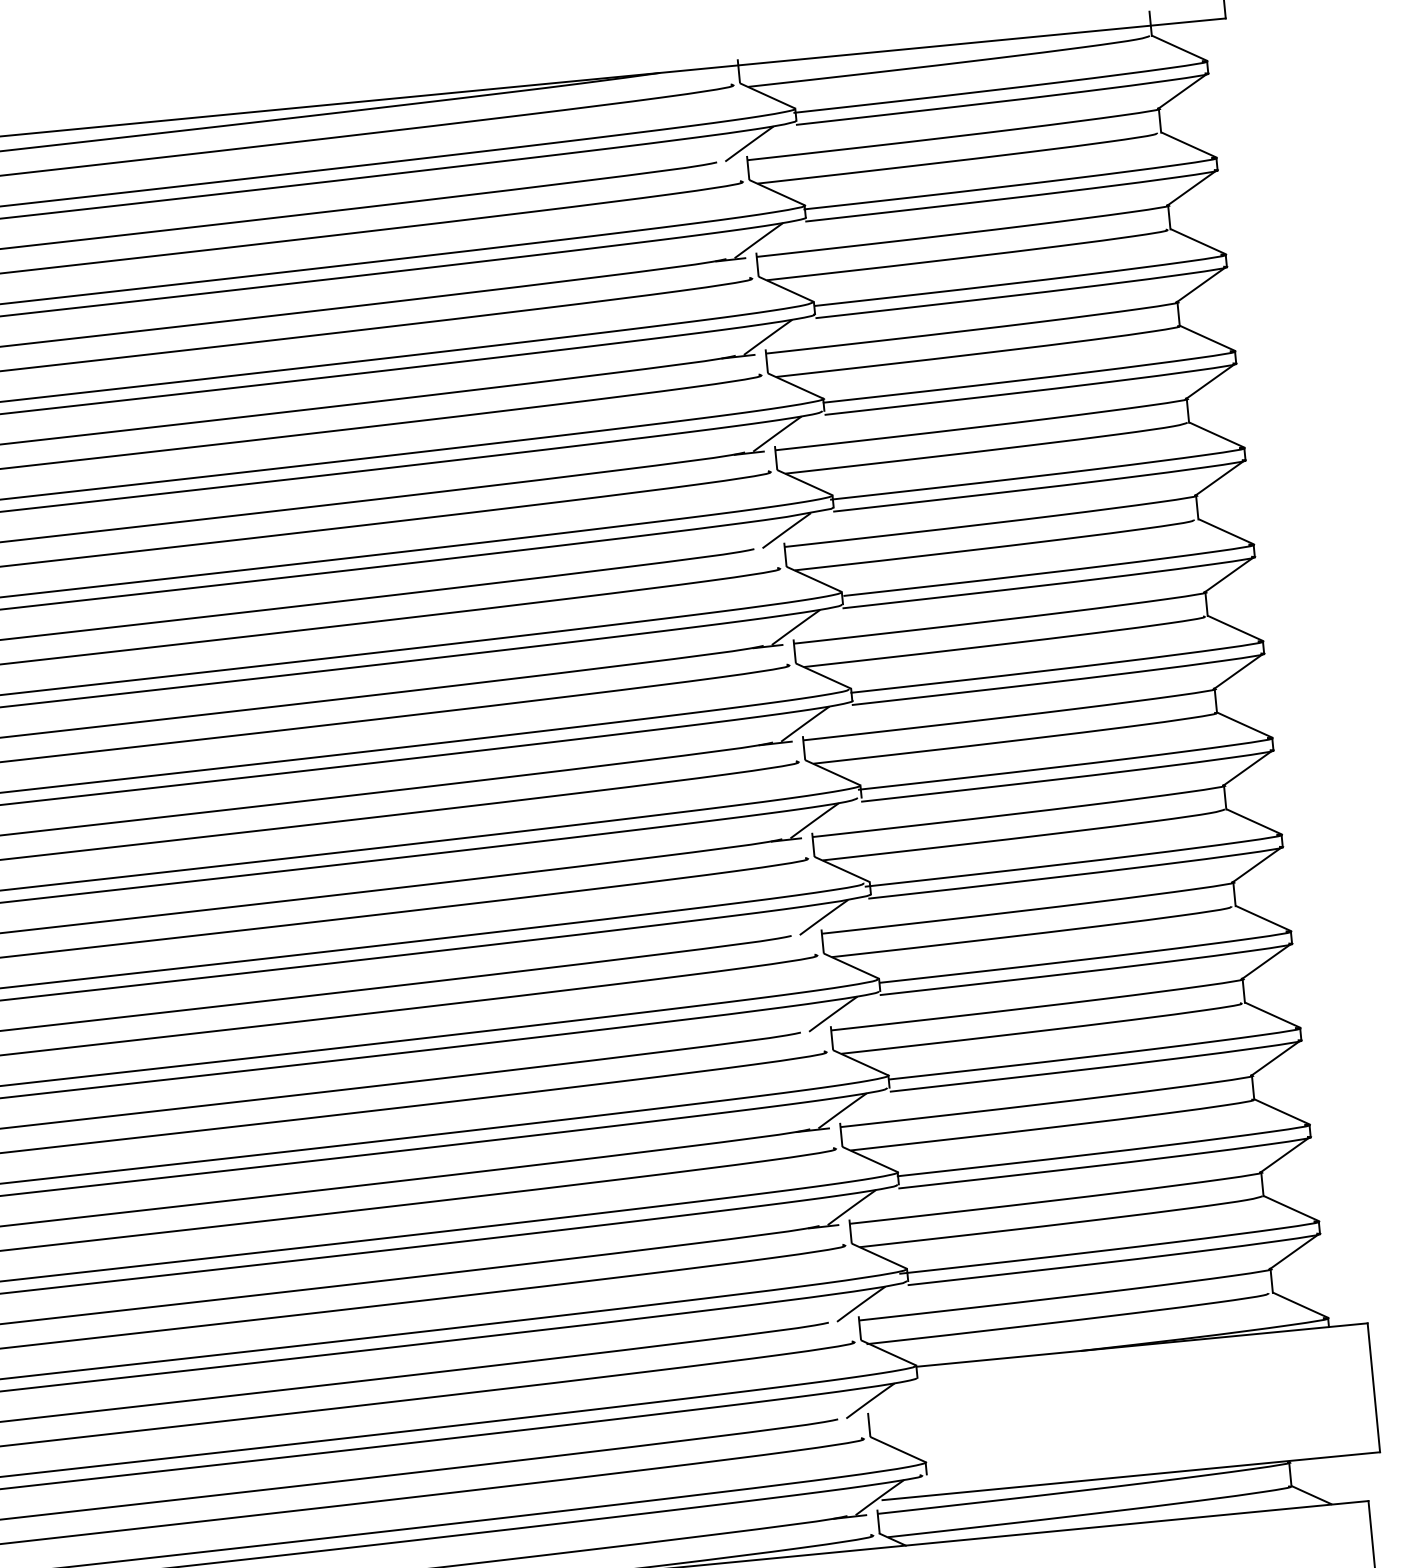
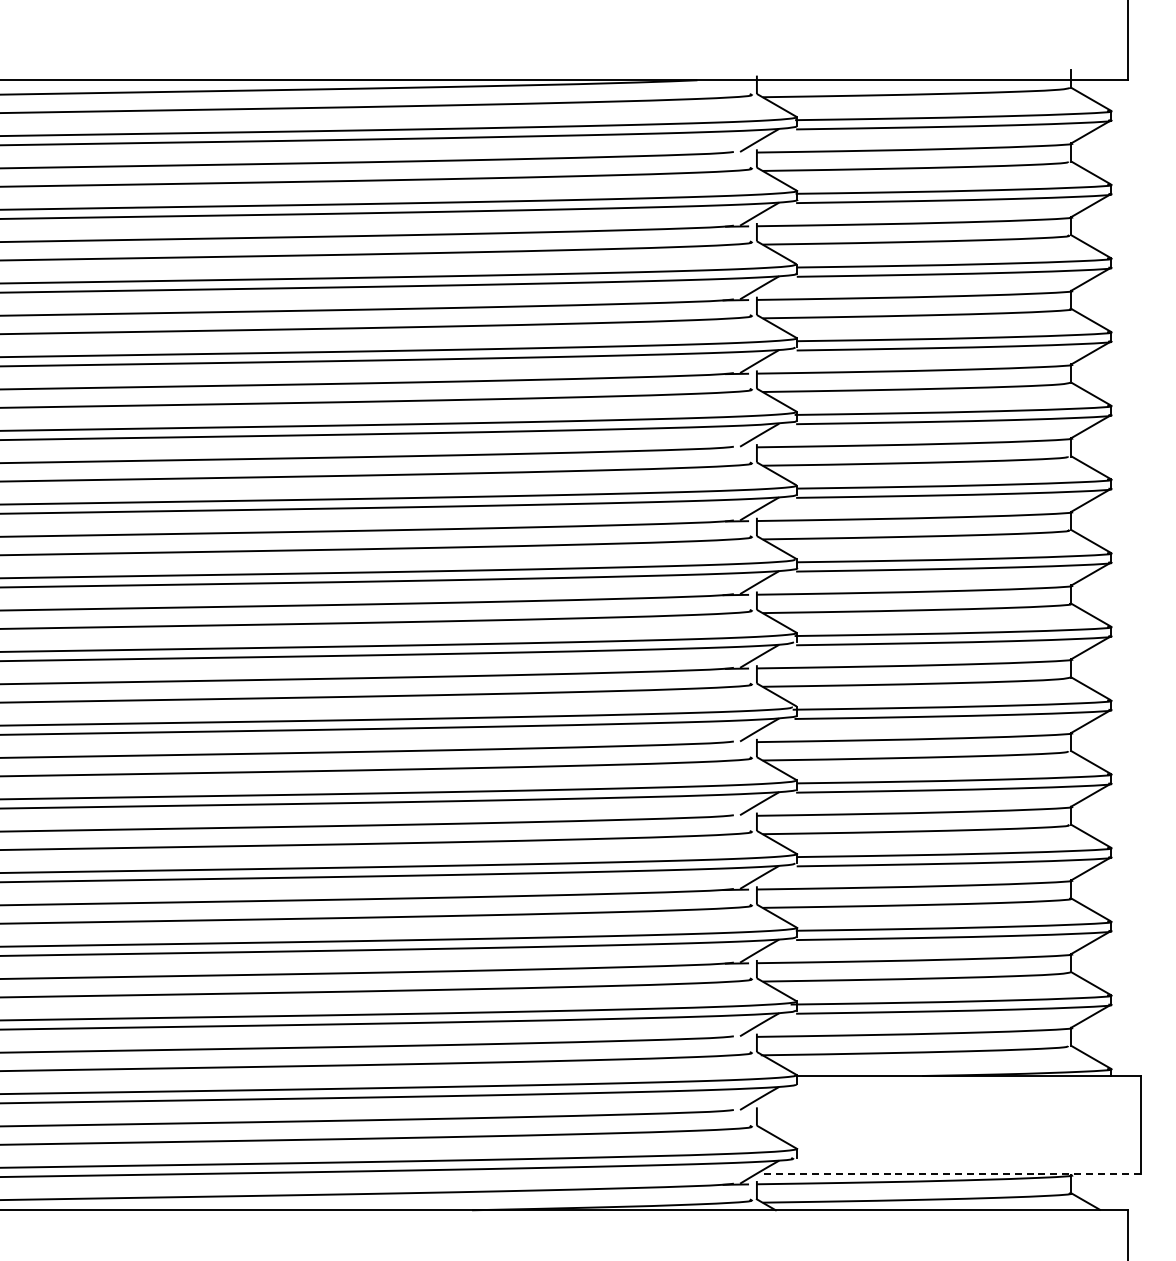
line: (1131, 1476) -> (951, 1174), solid -> dashed

